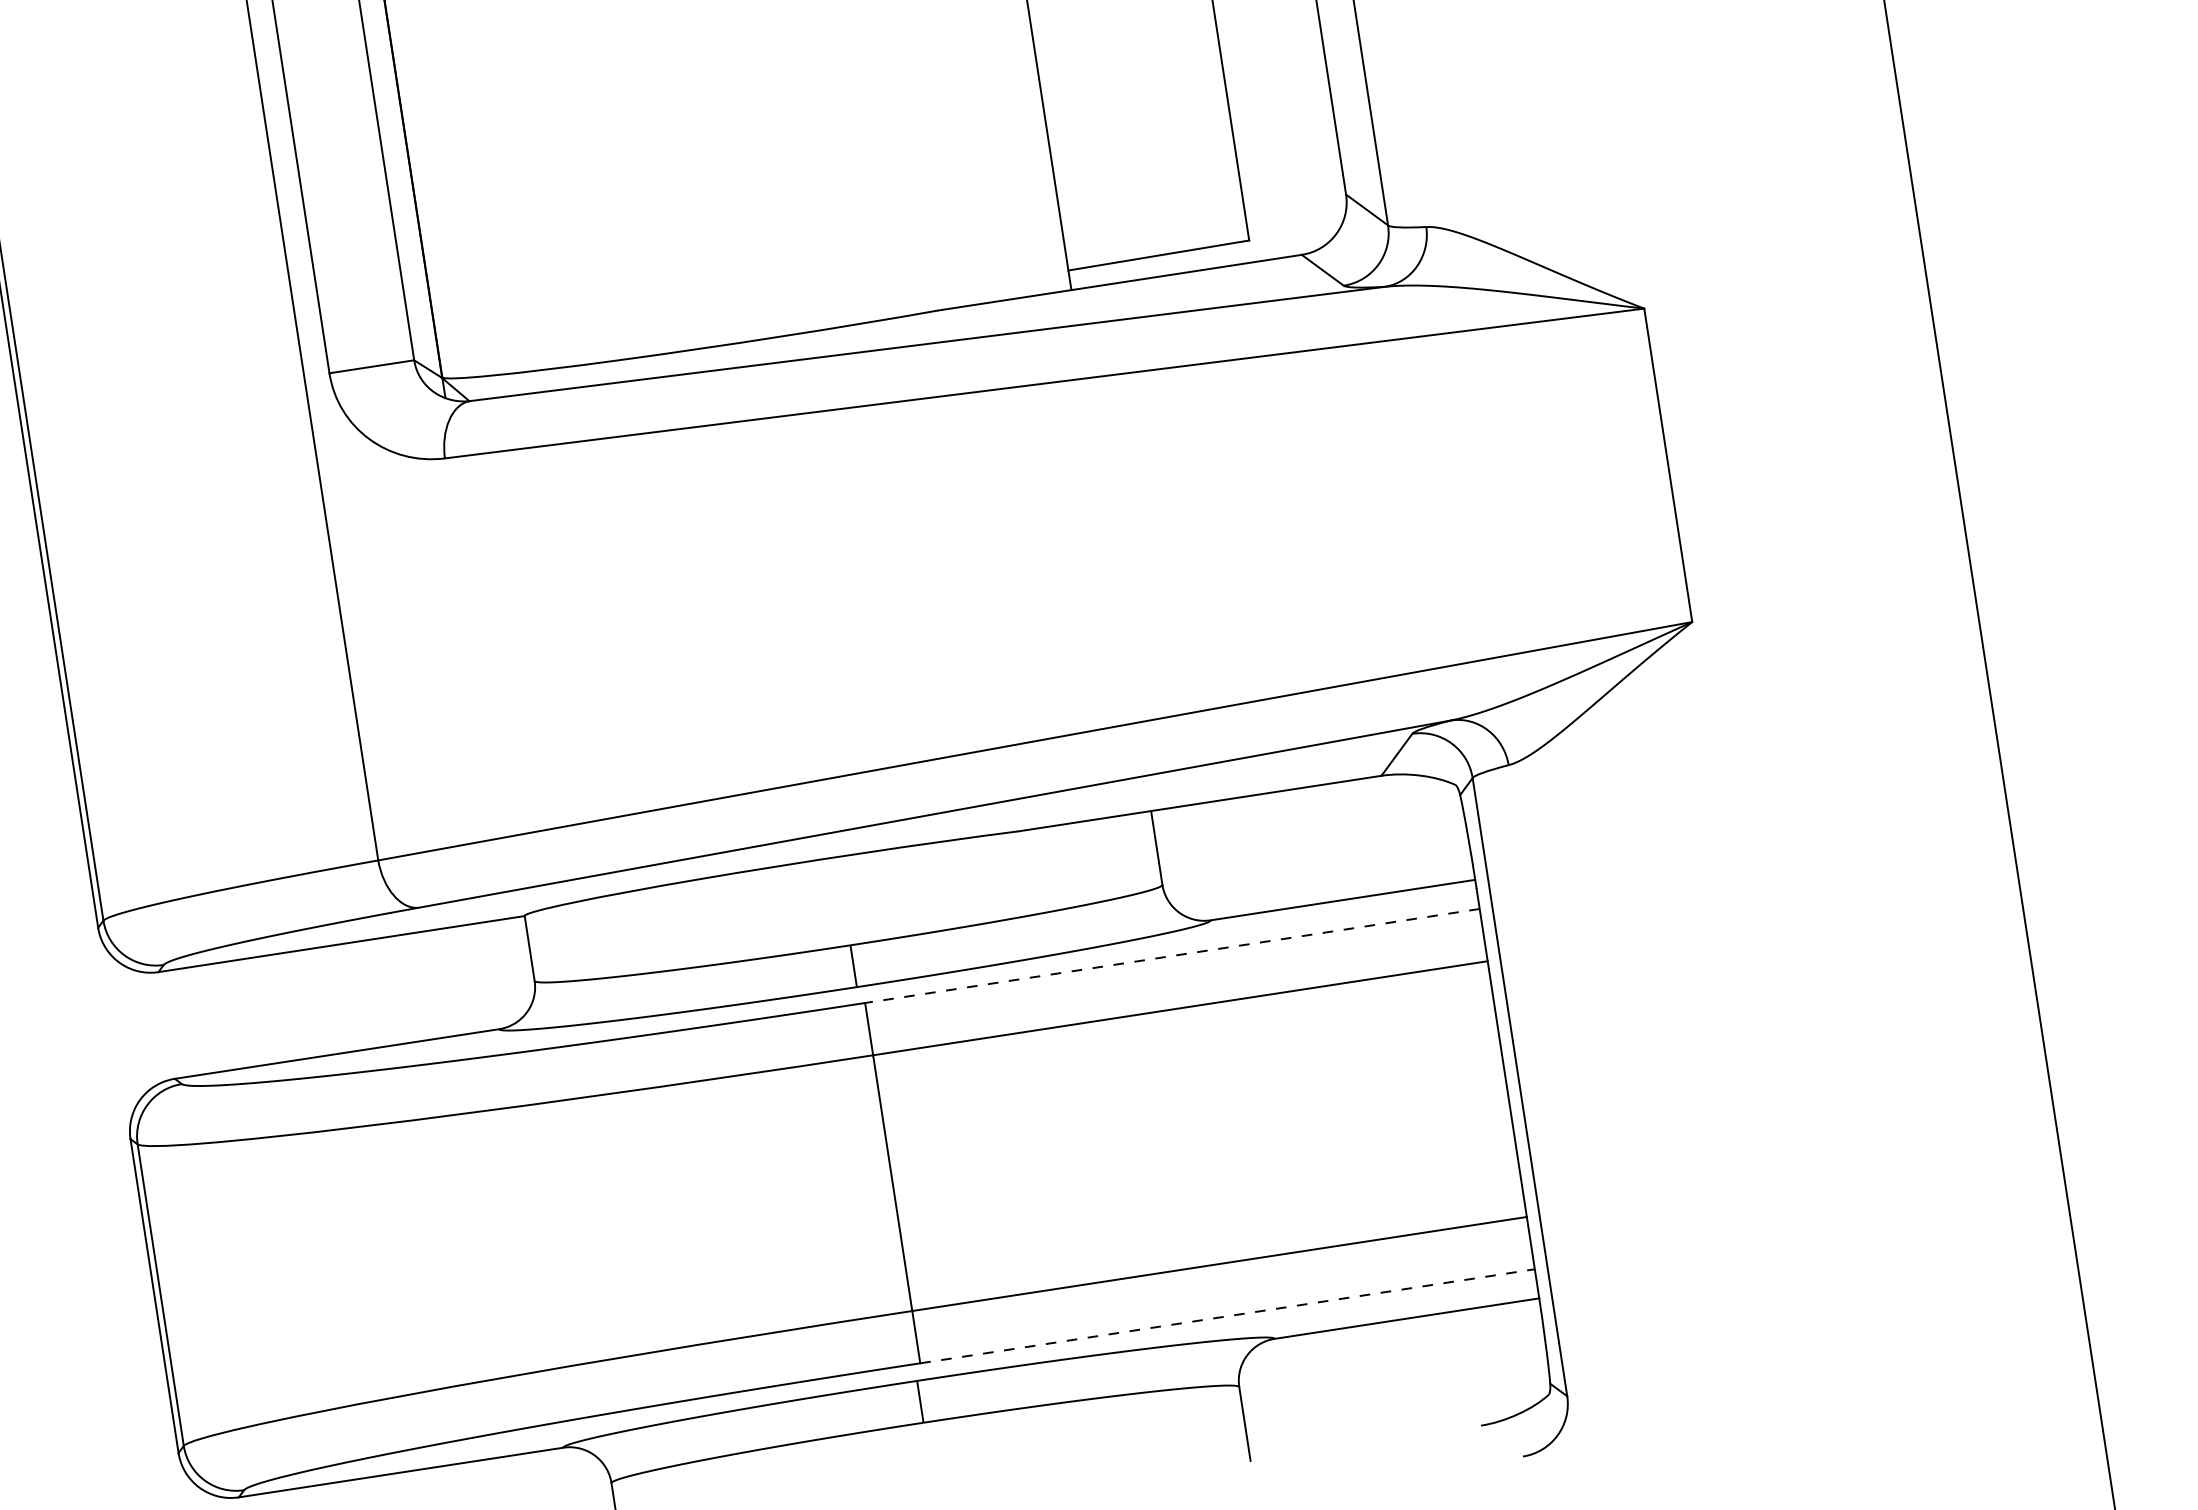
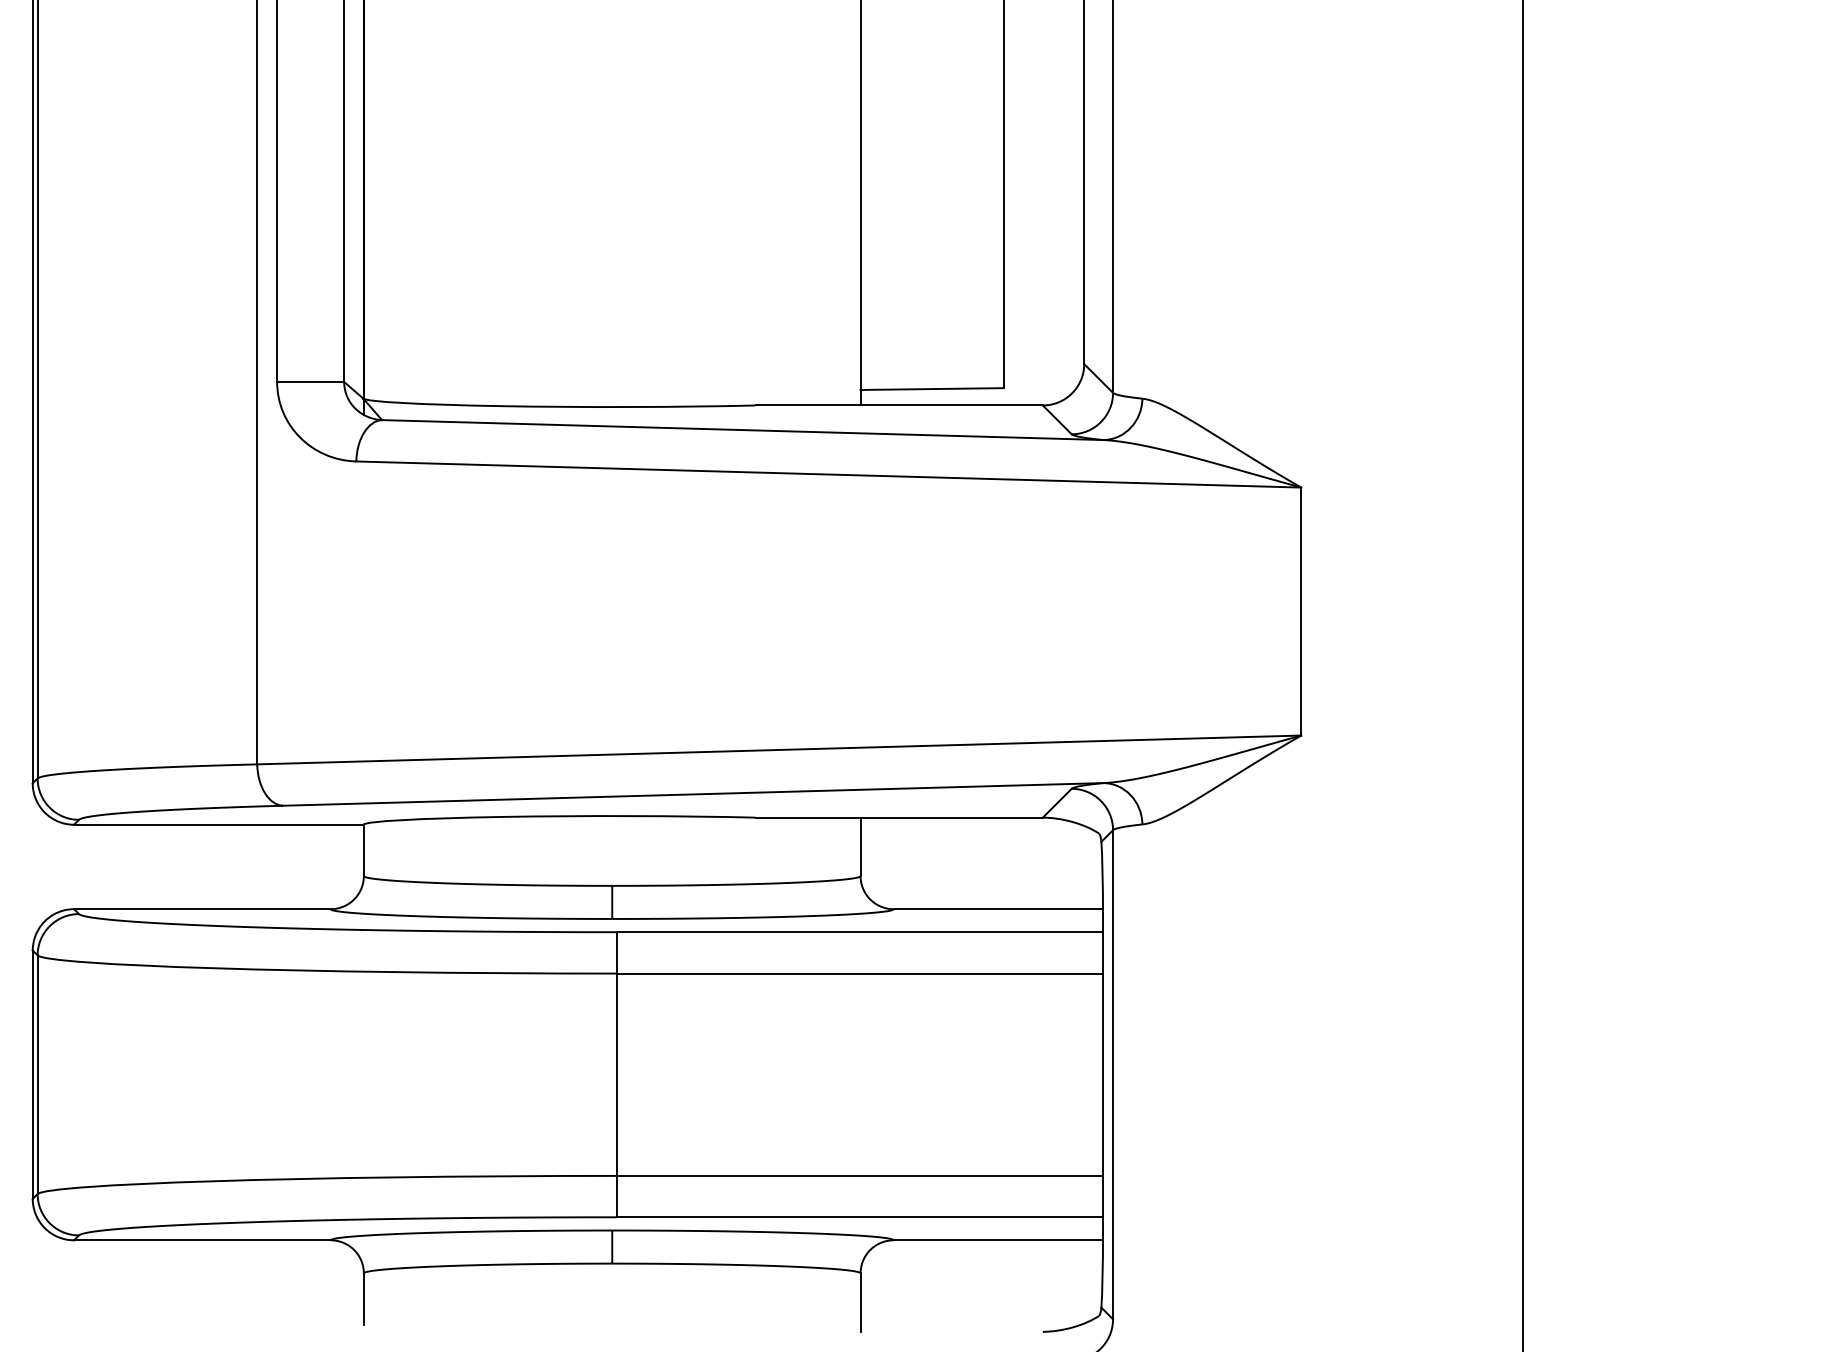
line: (1171, 956) -> (859, 932), dashed -> solid
line: (1228, 1316) -> (860, 1217), dashed -> solid

